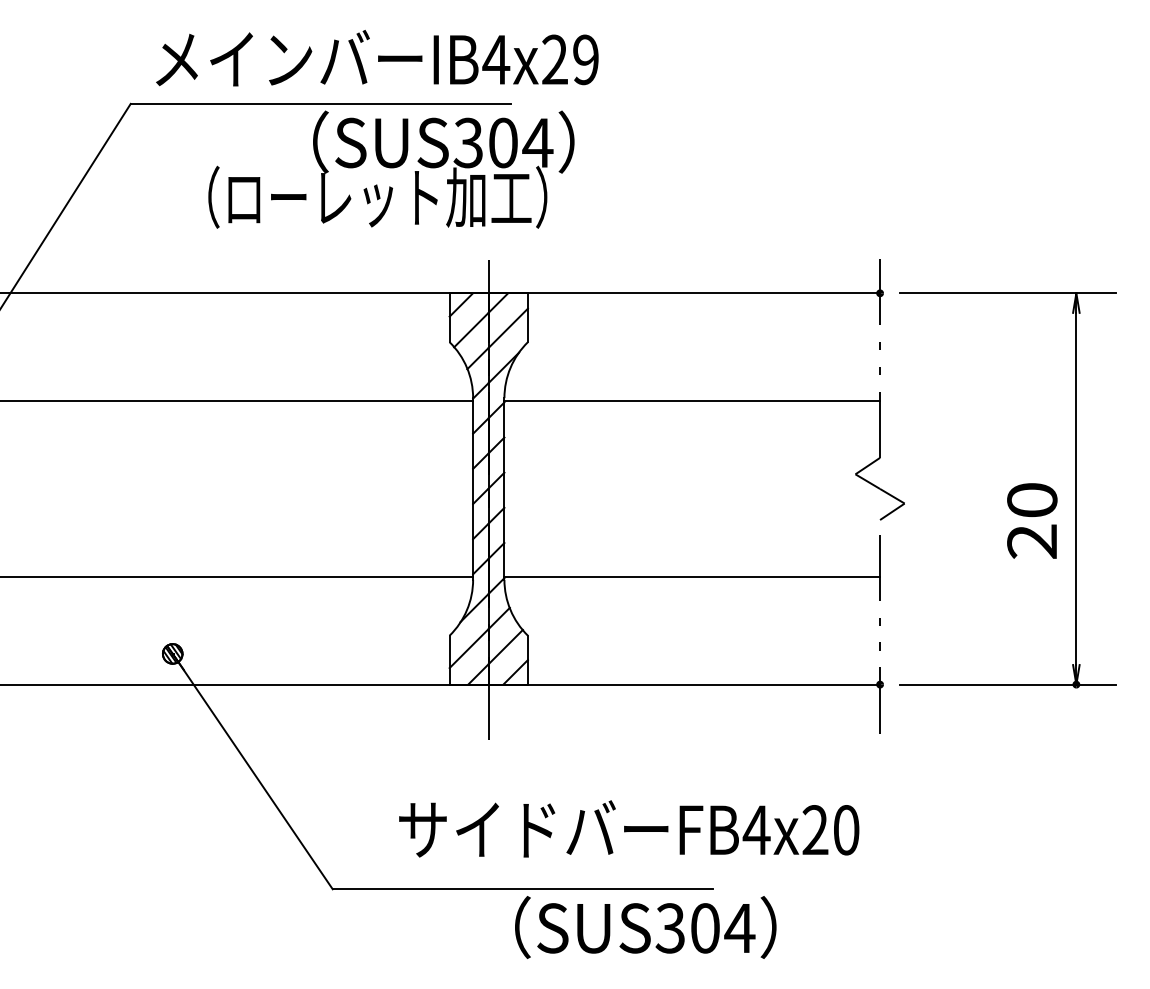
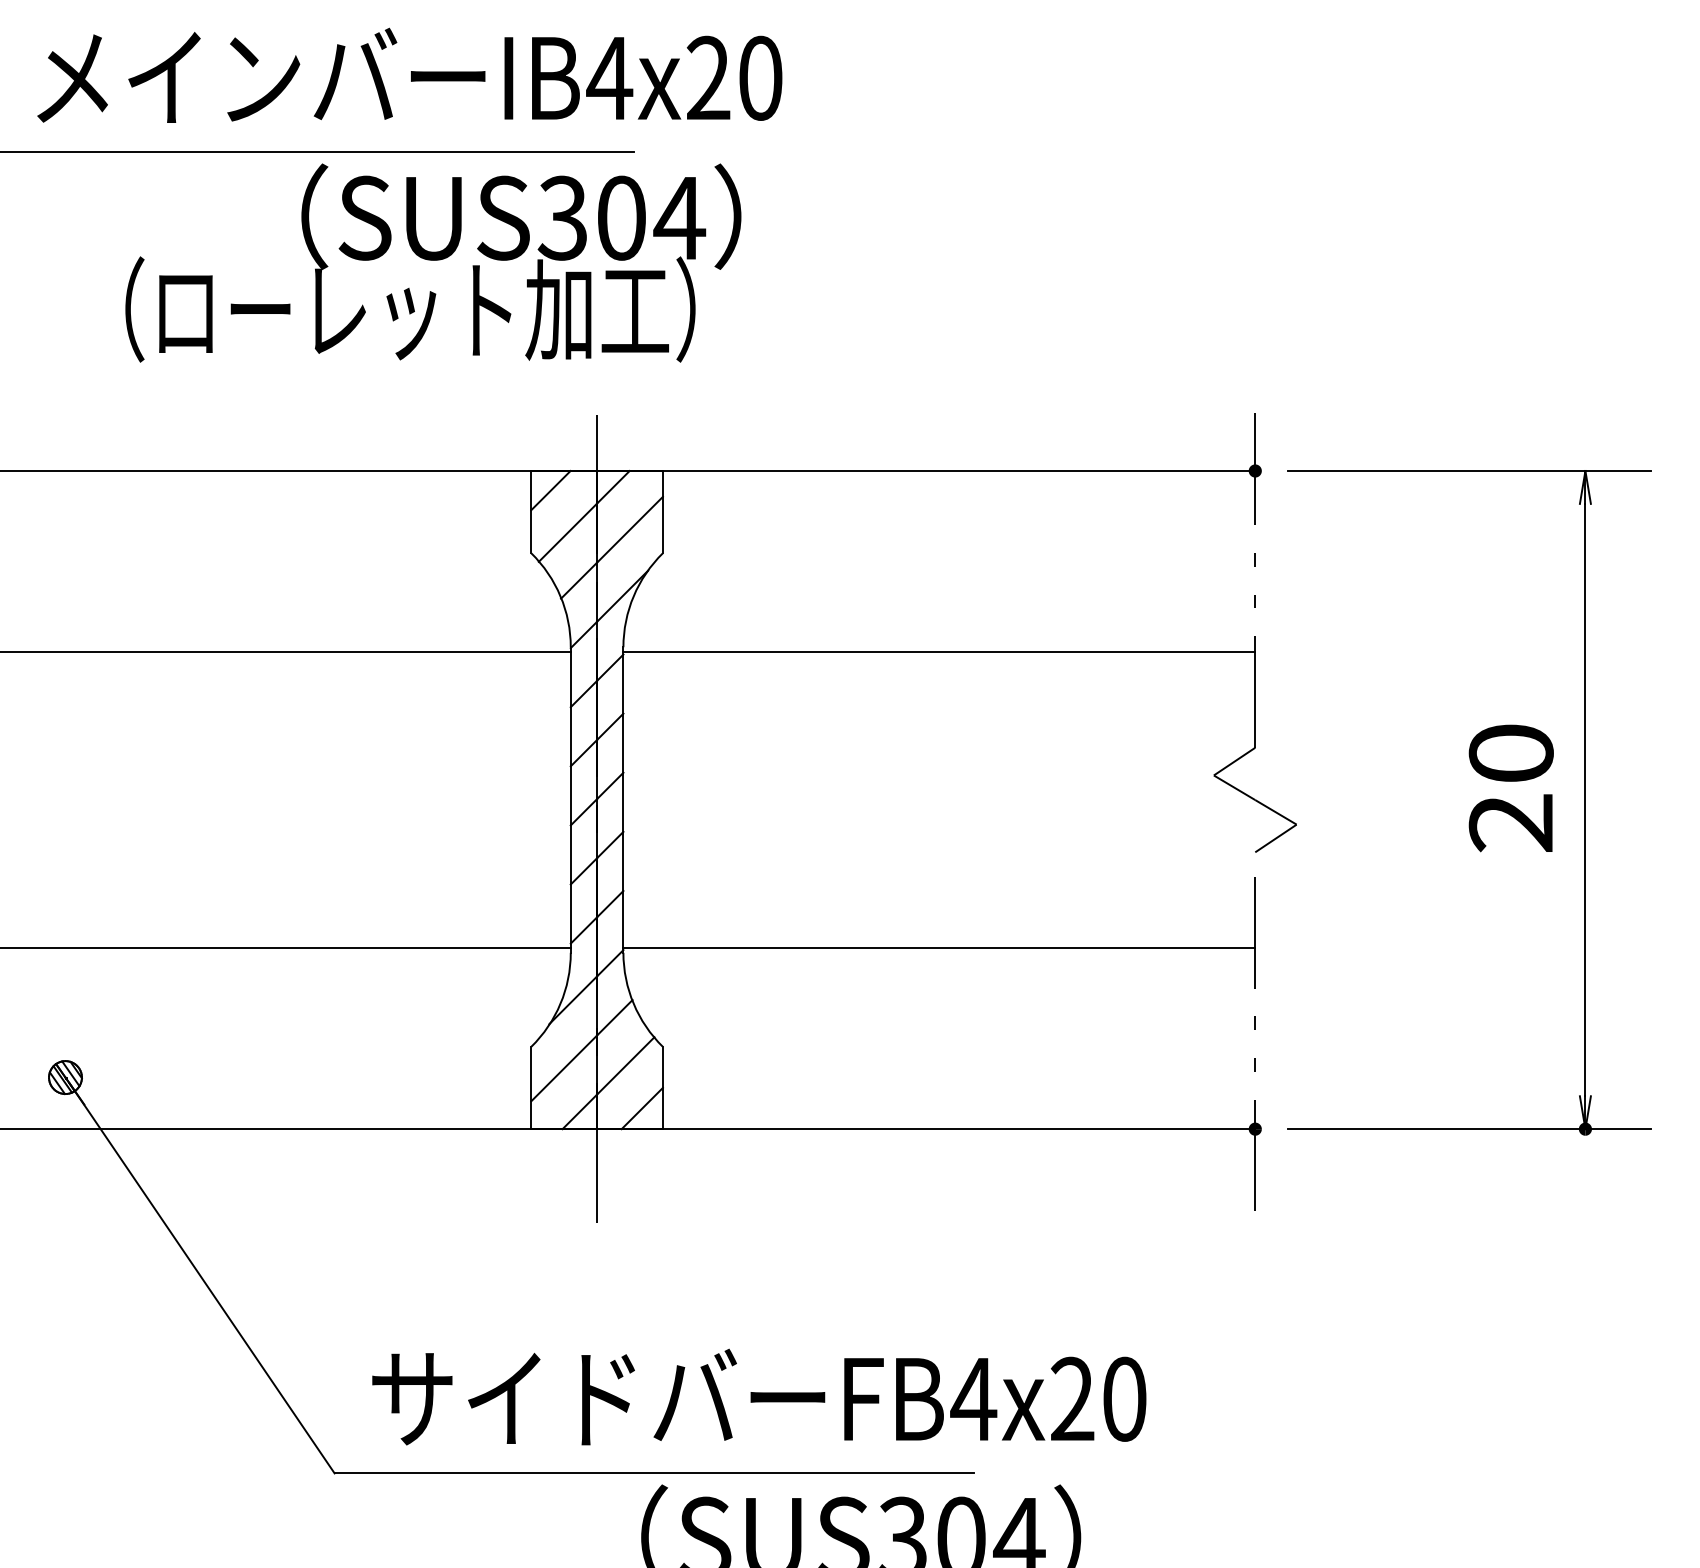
text: (585, 59) -> (759, 77), IB4x29 -> IB4x20
text: (1032, 520) -> (1511, 787), moved
text: (629, 828) -> (759, 1396), moved

